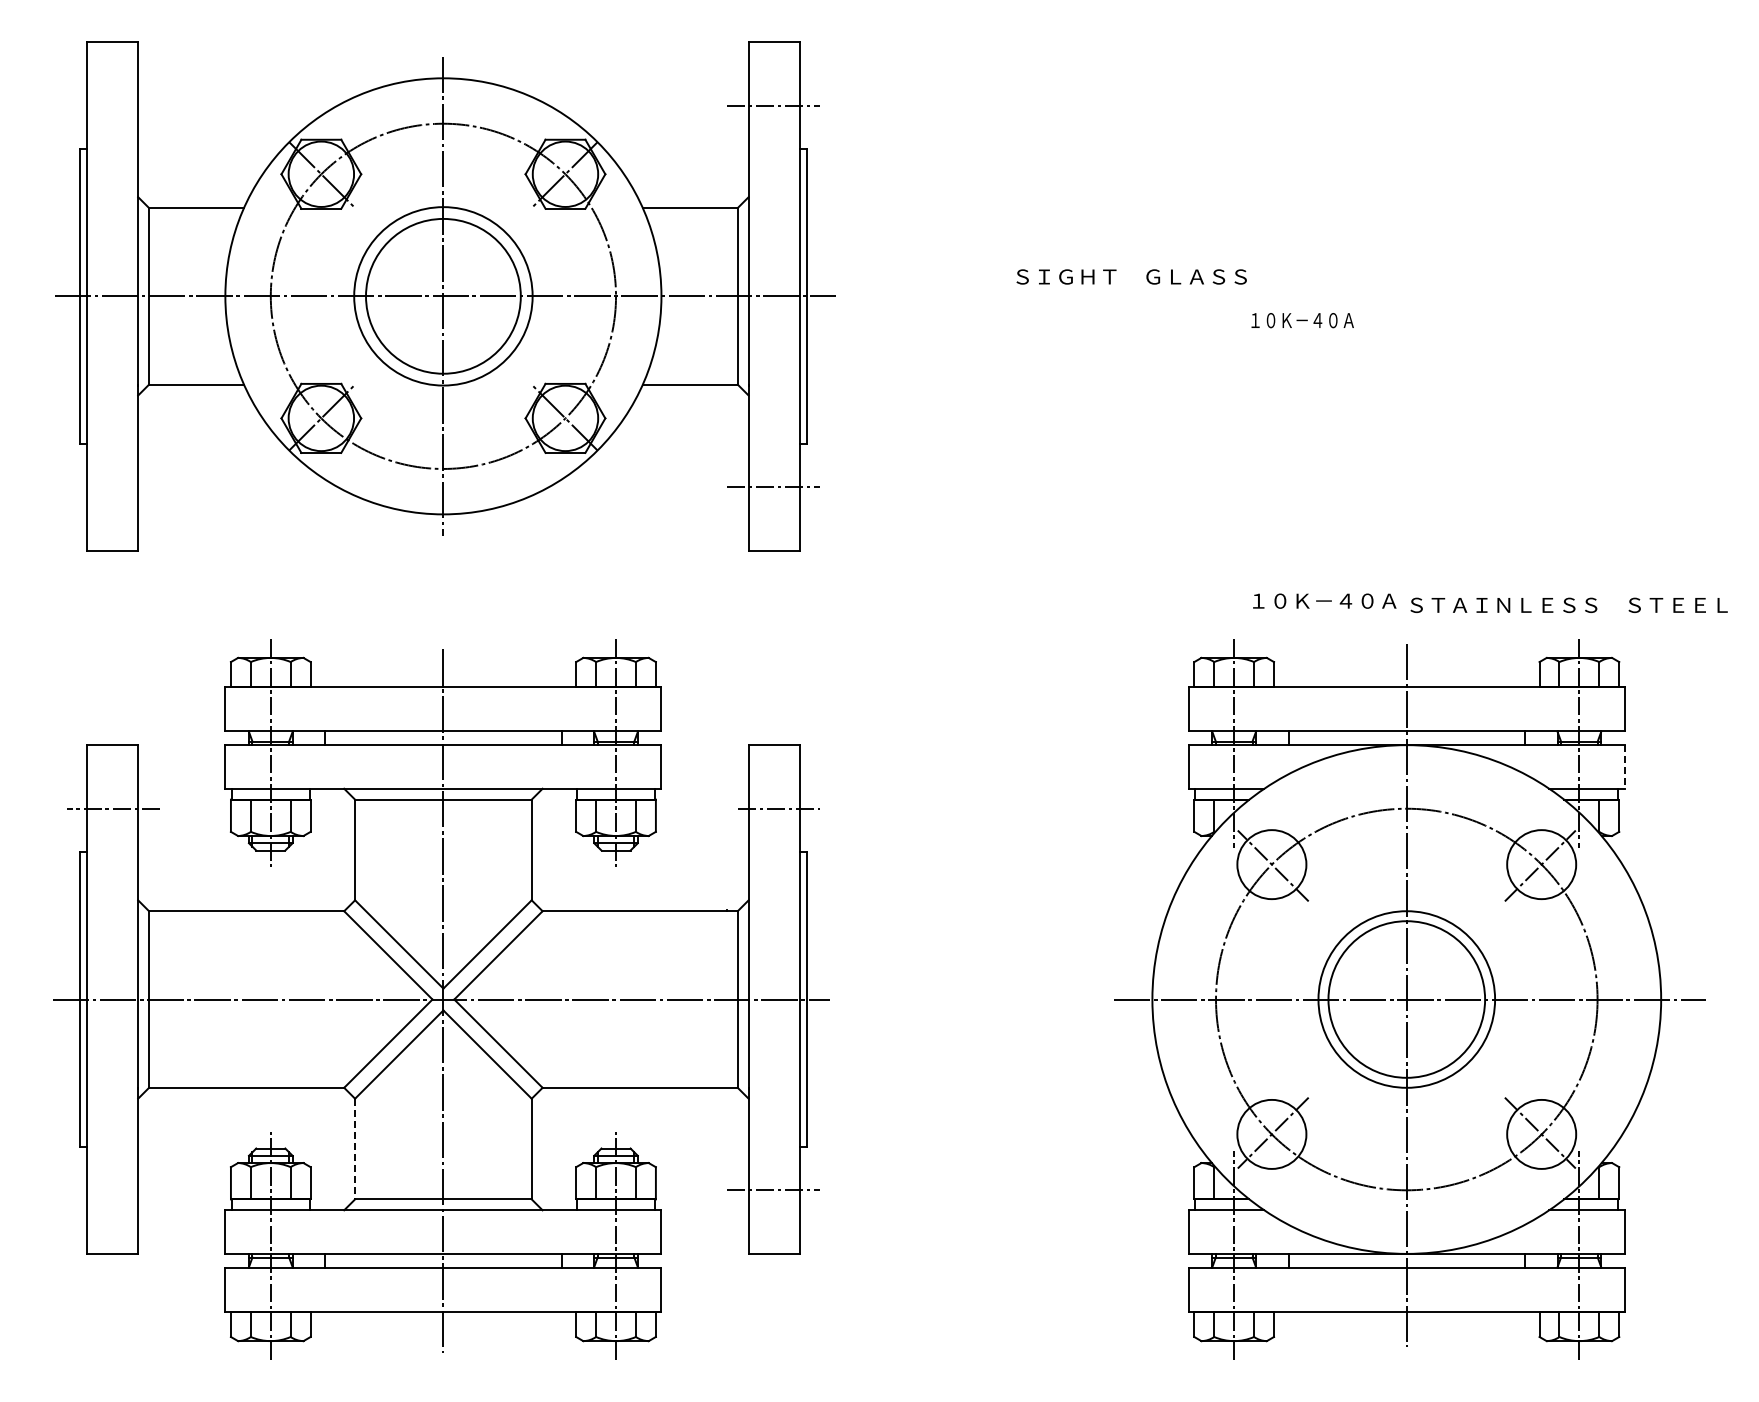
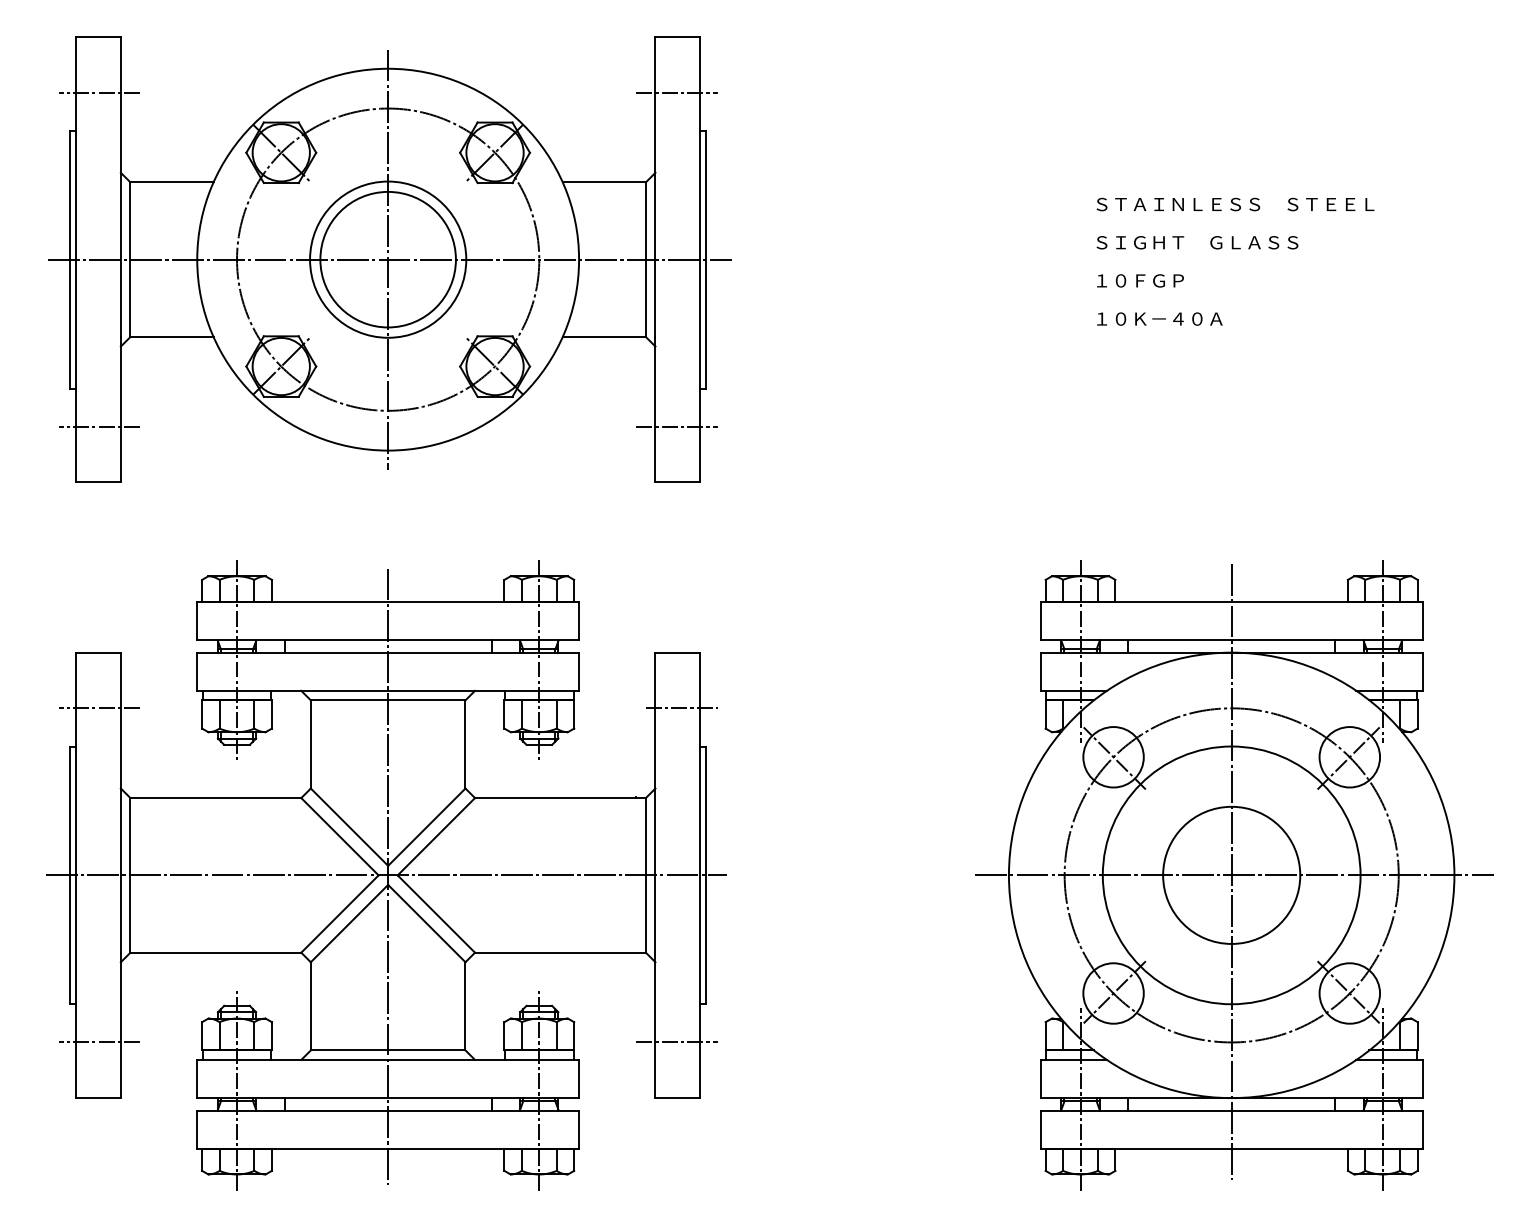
line: (113, 105) -> (99, 92), added
text: (1131, 276) -> (1197, 242), moved
text: (1302, 320) -> (1140, 280), １０Ｋ－４０Ａ -> １０ＦＧＰ
line: (113, 487) -> (99, 427), added
text: (1324, 600) -> (1159, 318), moved
text: (1568, 604) -> (1234, 203), moved
line: (1624, 766) -> (1422, 671), dashed -> solid
circle: (1406, 999) -> (1231, 875), size x1.67
line: (355, 1149) -> (311, 1006), dashed -> solid
line: (113, 1190) -> (99, 1042), added

